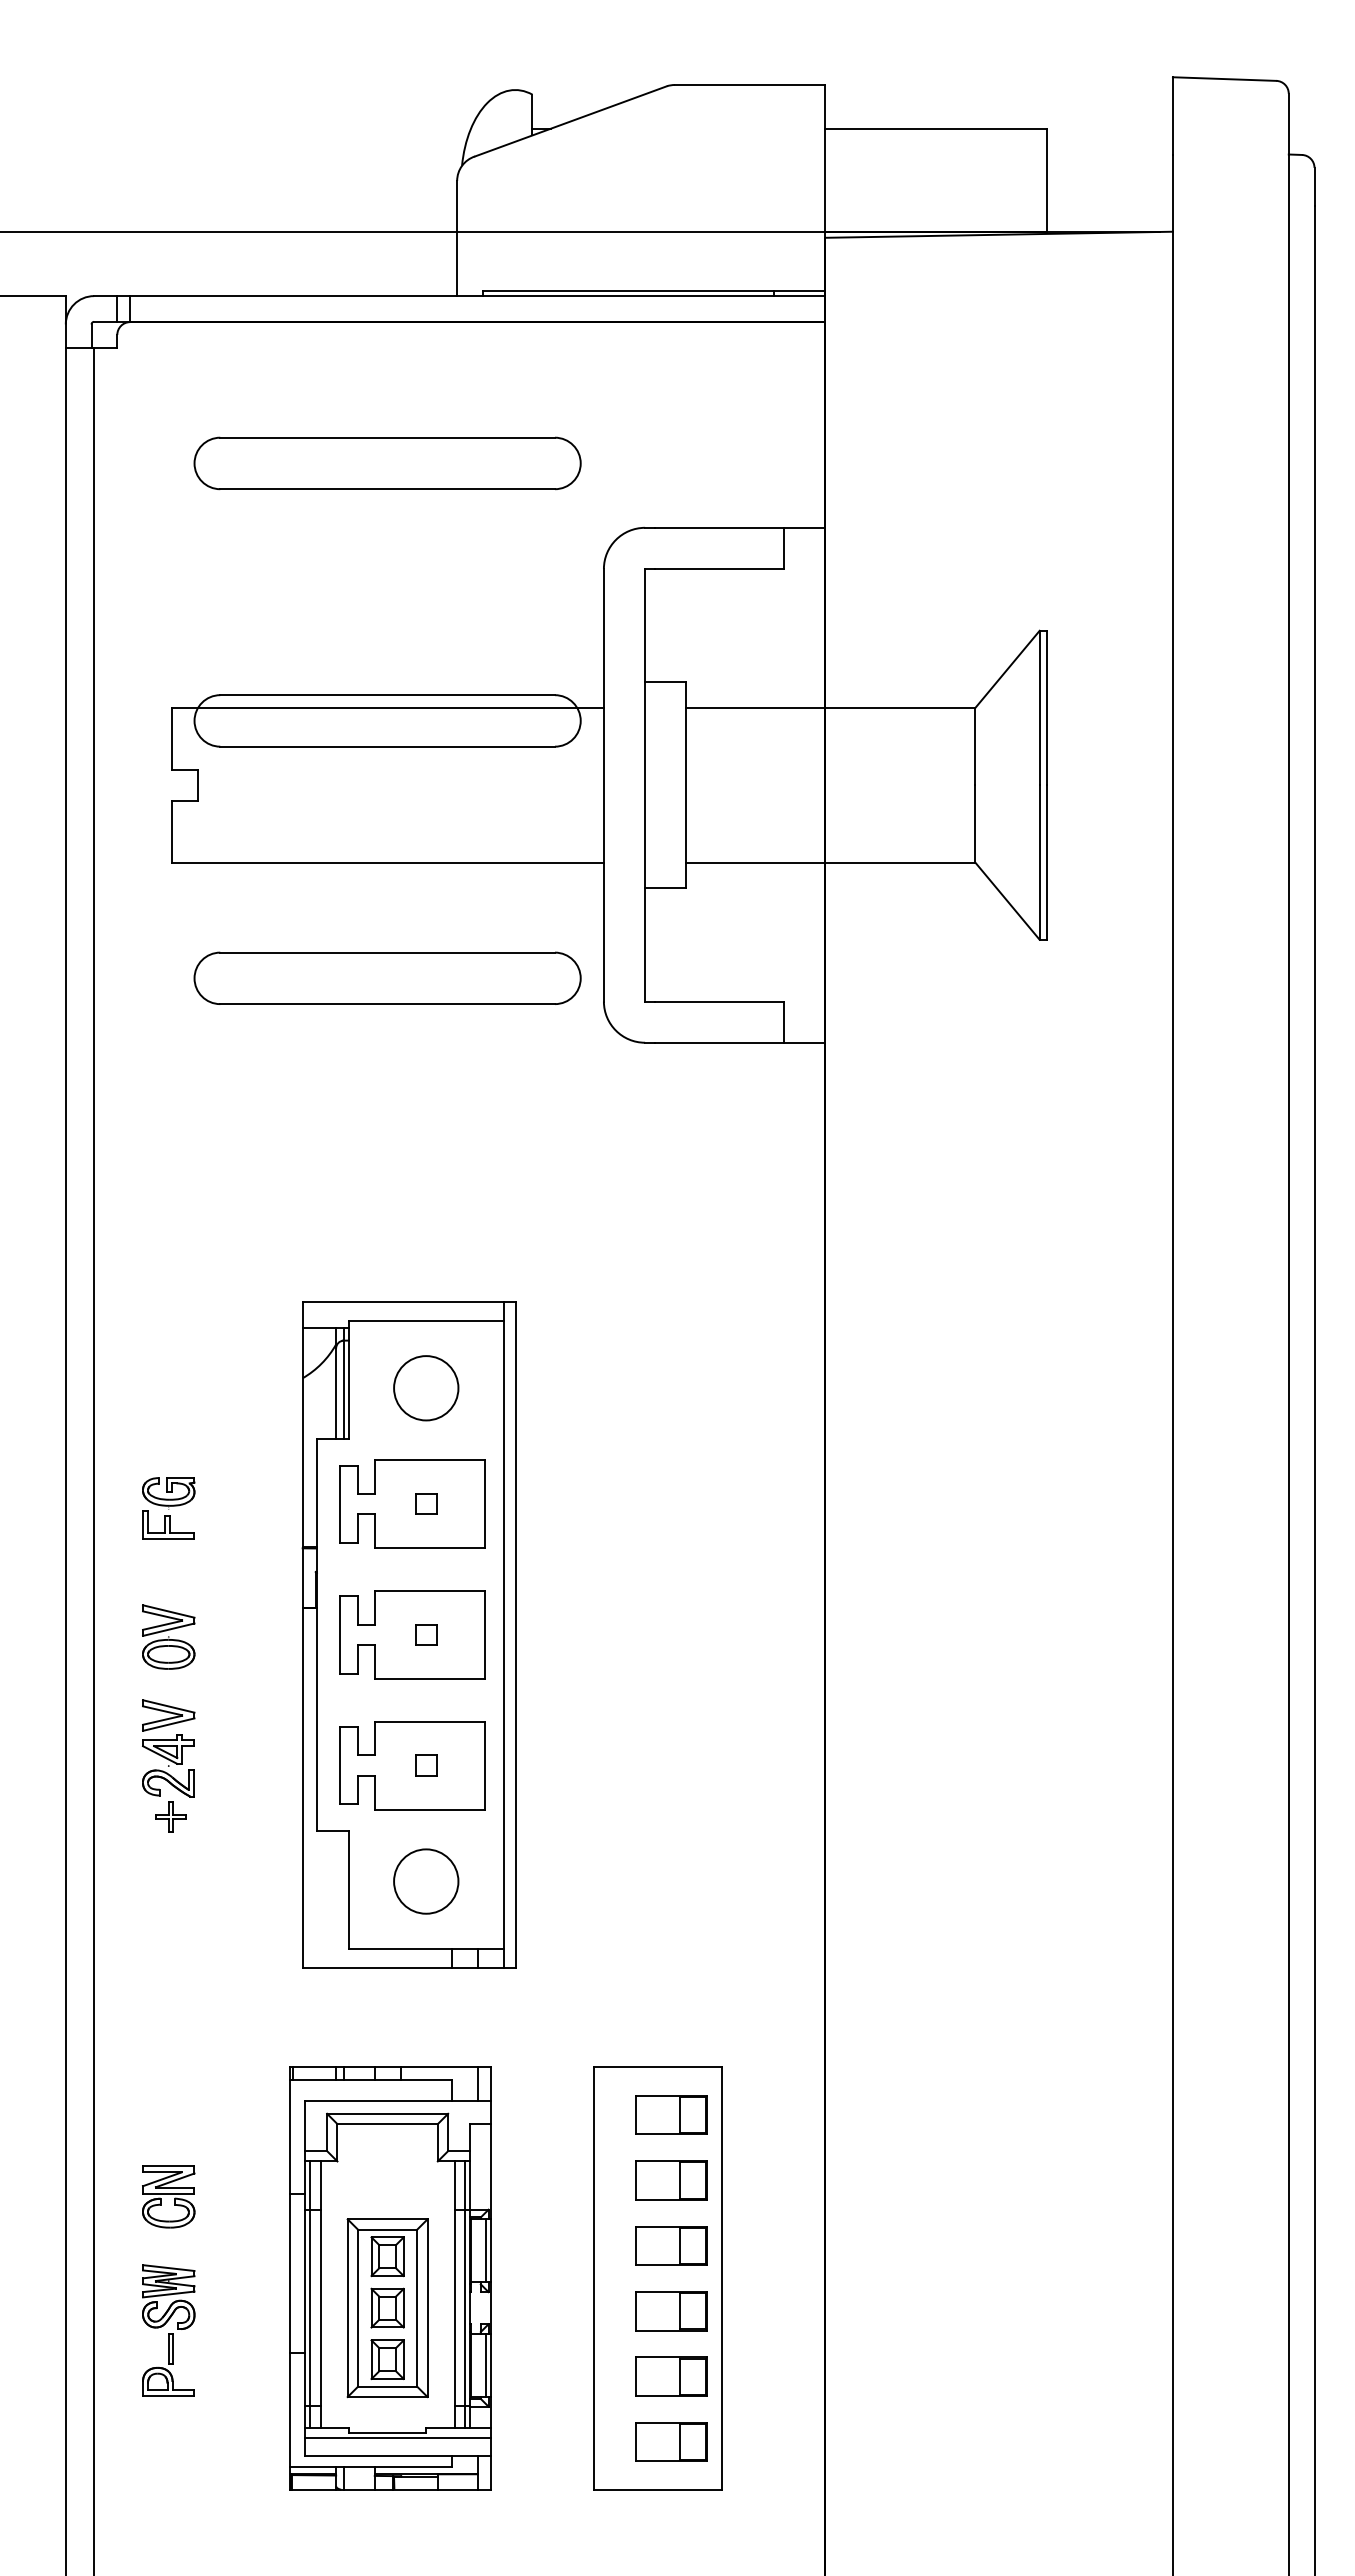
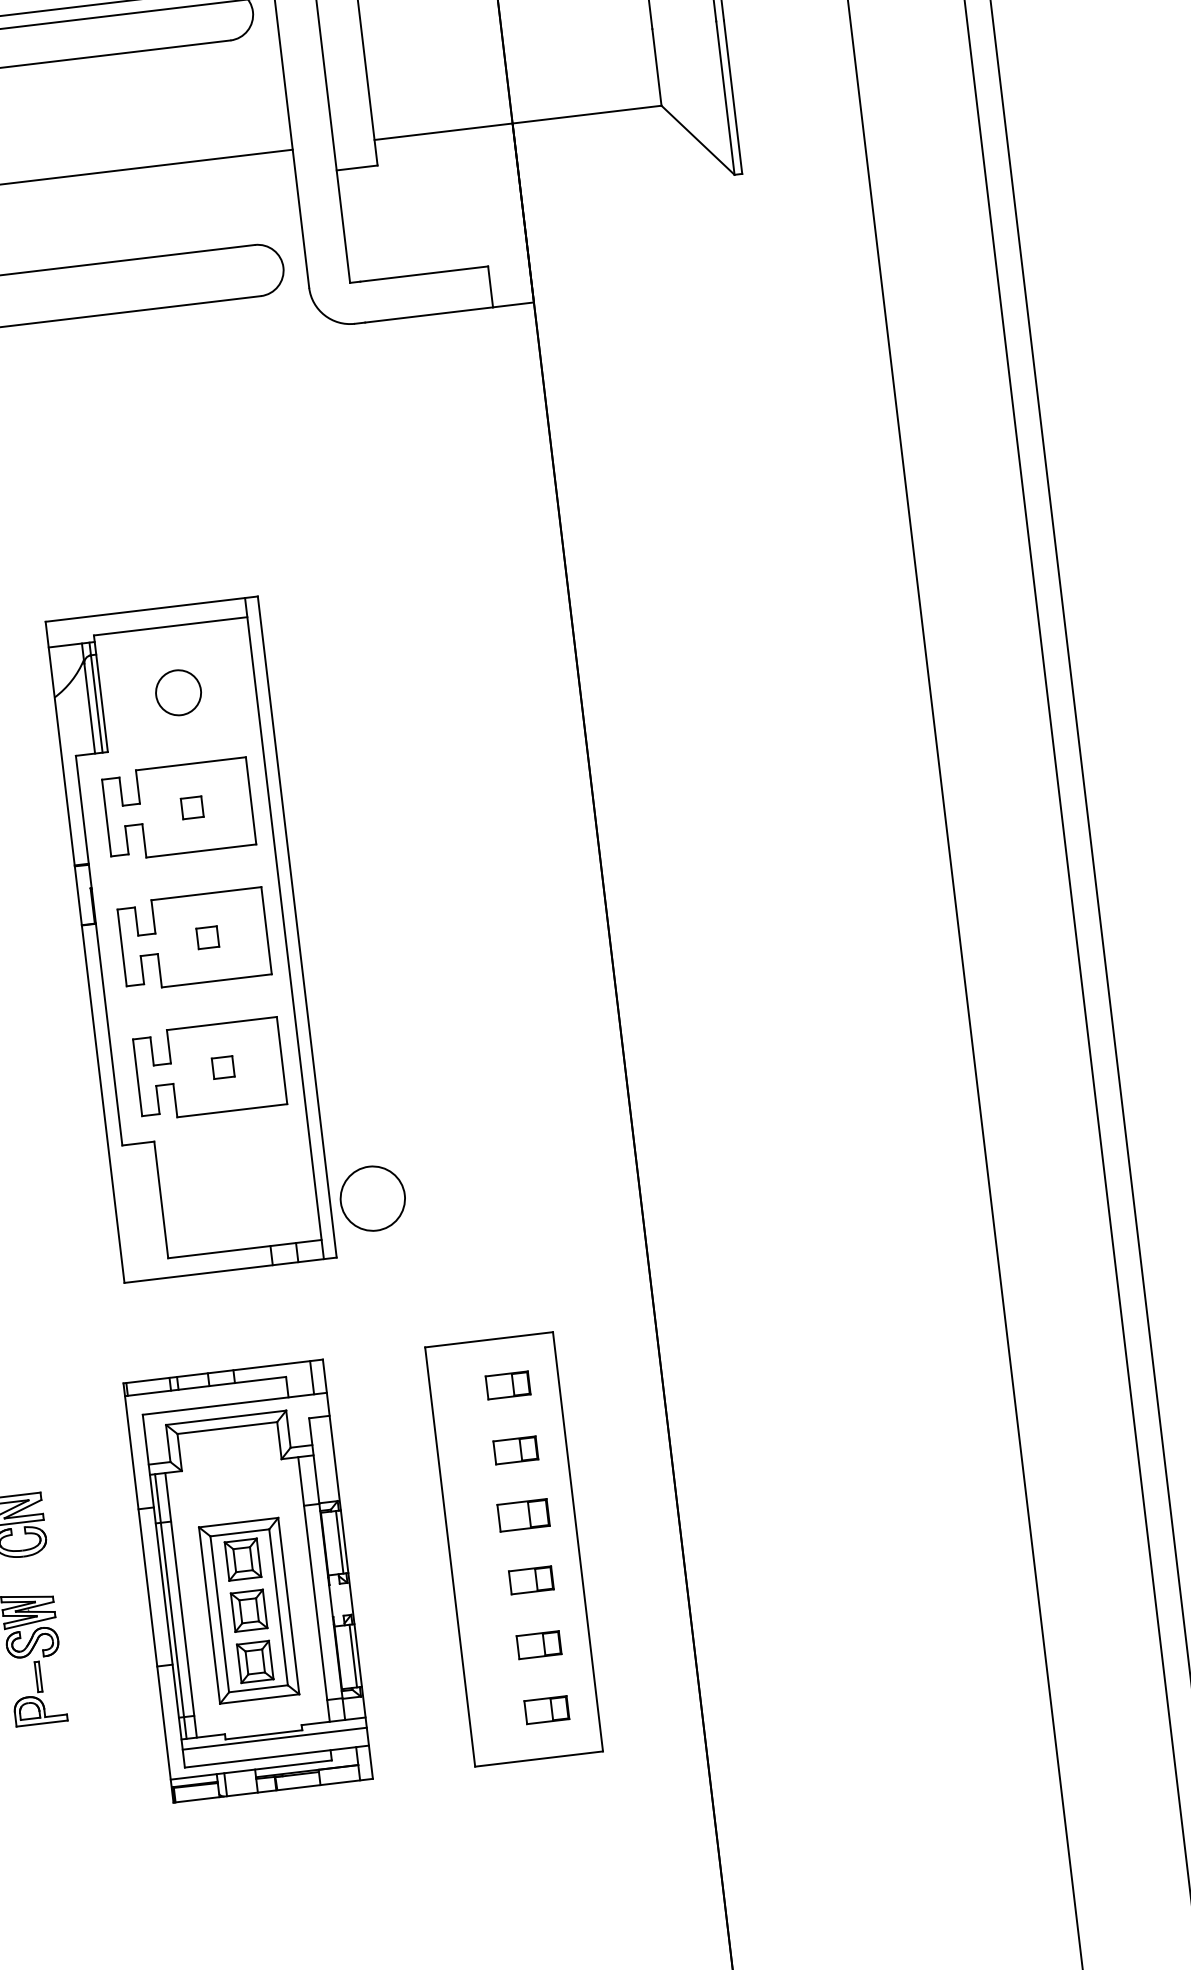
circle: (426, 1388) -> (178, 693), size x0.7
circle: (426, 1881) -> (373, 1198), moved
part: (671, 2114) -> (508, 1384), size x0.6
part: (671, 2180) -> (515, 1450), size x0.6
part: (671, 2245) -> (523, 1514), size x0.7
line: (464, 2294) -> (323, 1588), removed
part: (671, 2311) -> (531, 1580), size x0.6
part: (671, 2376) -> (539, 1645), size x0.6
part: (671, 2441) -> (546, 1709), size x0.6

